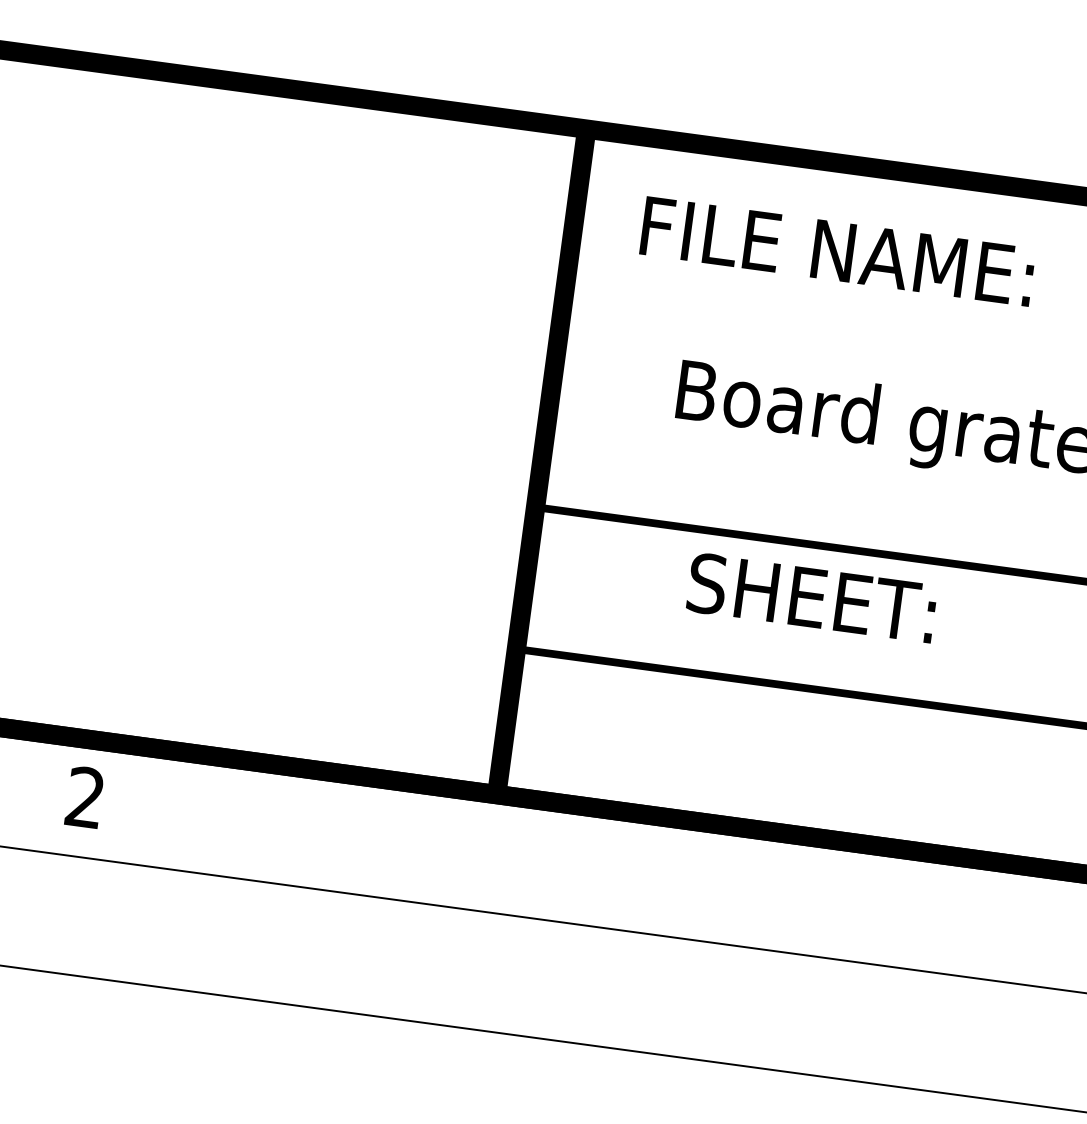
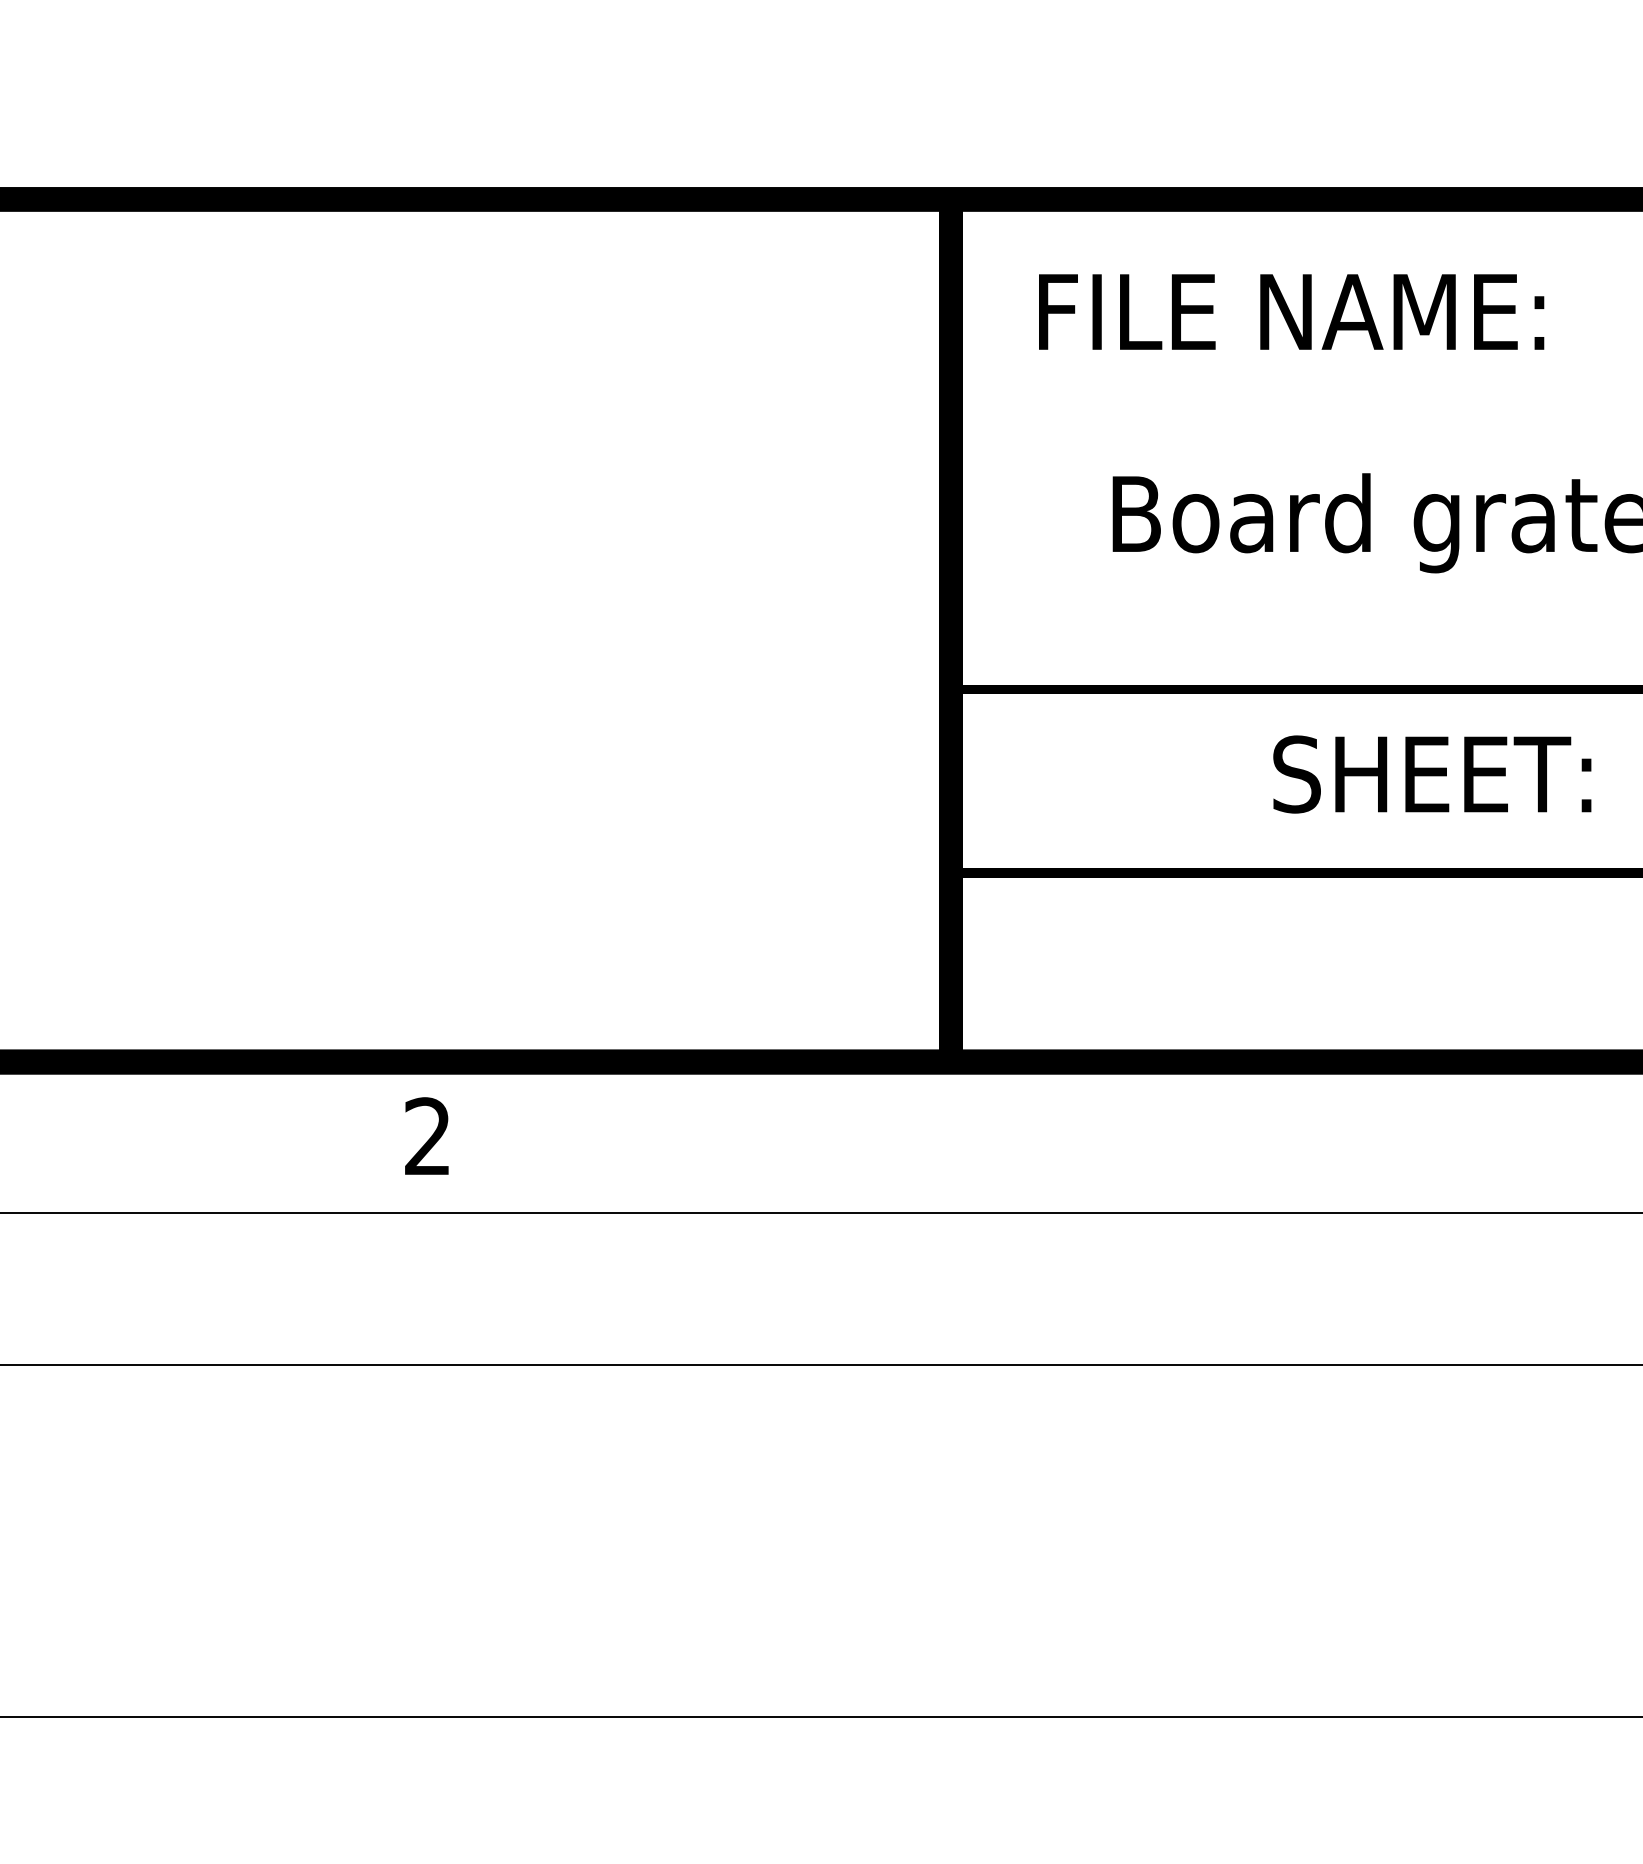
text: (812, 598) -> (1432, 774), moved

